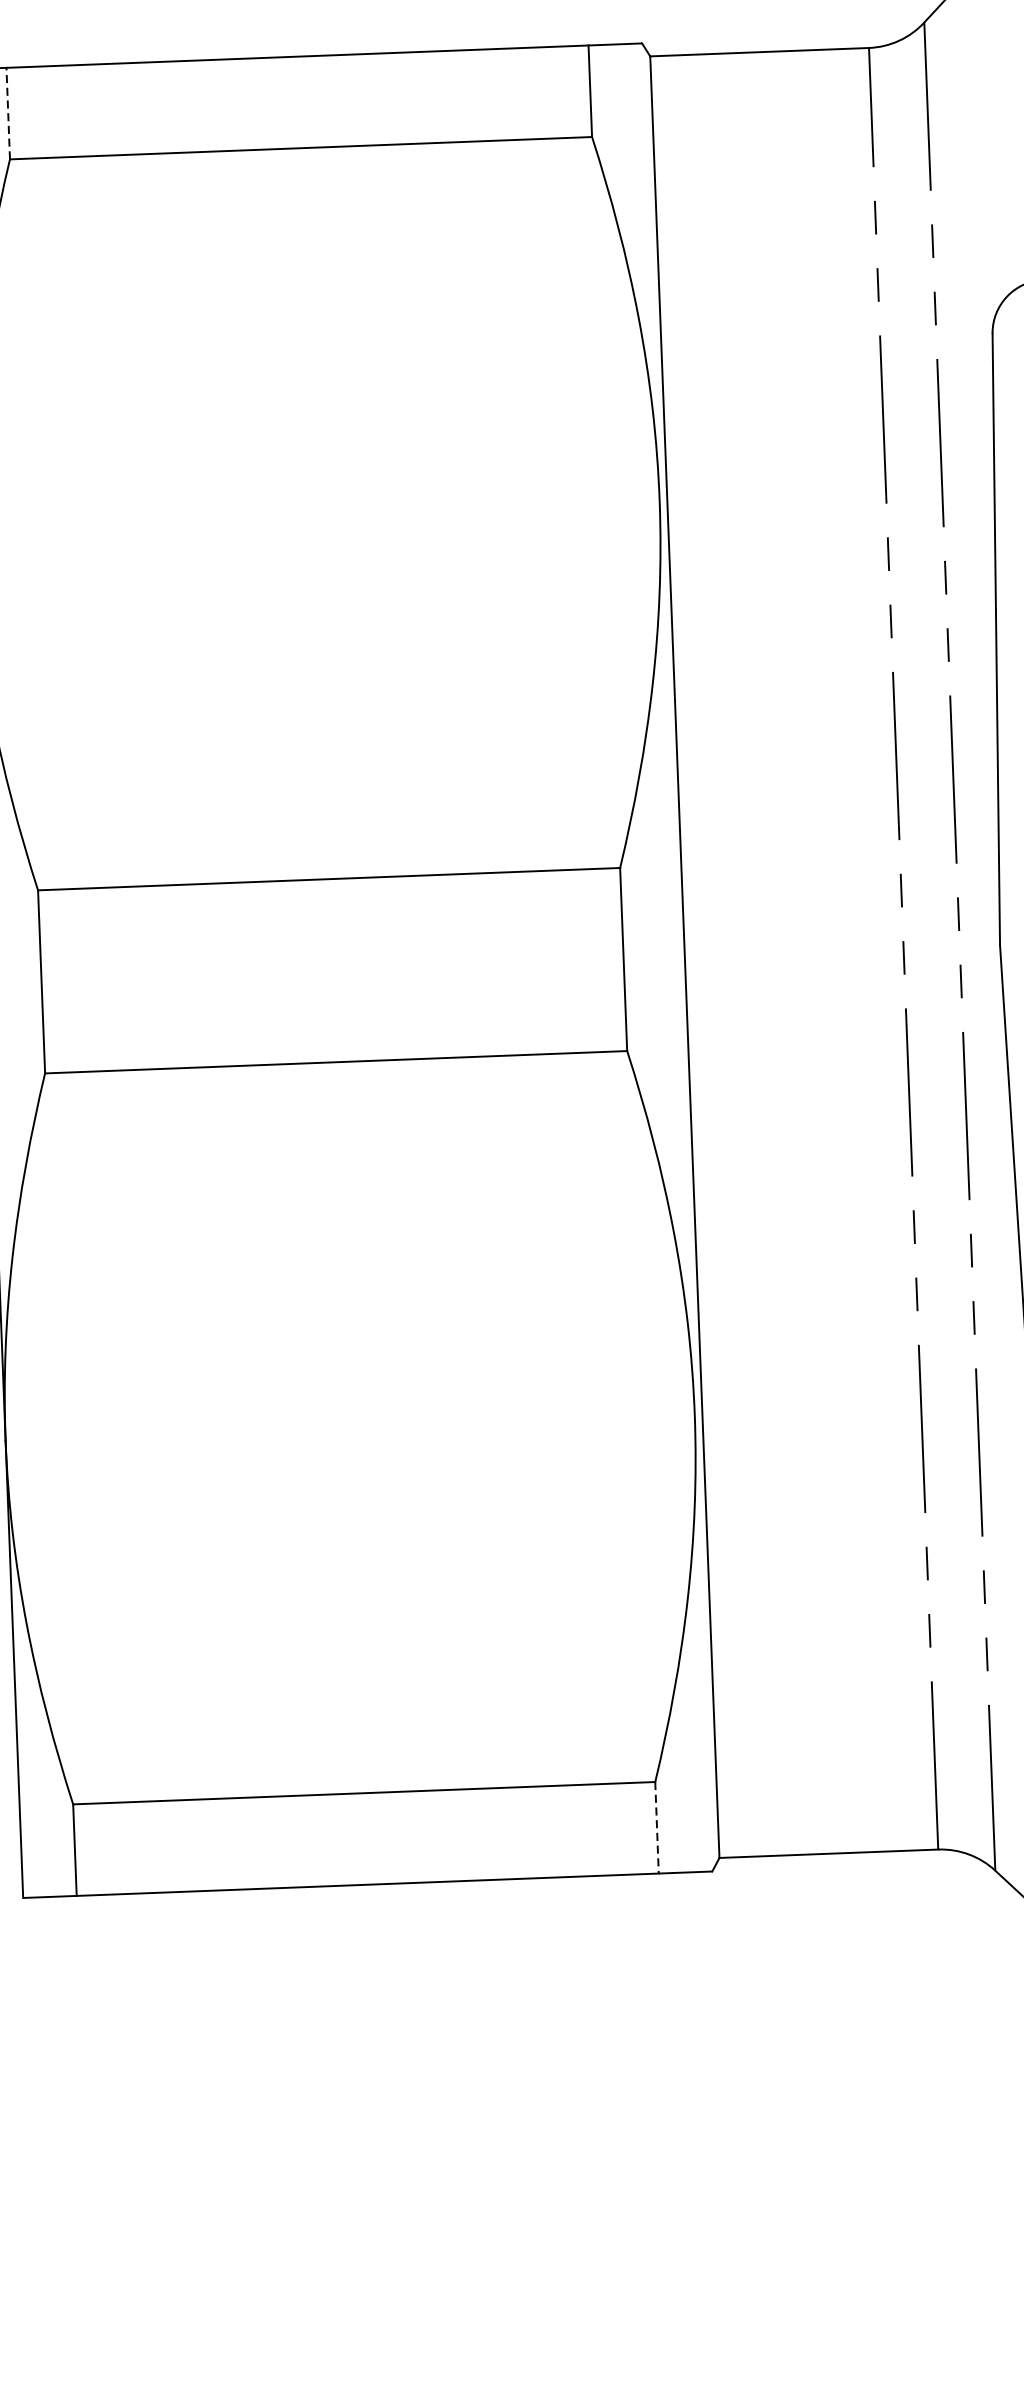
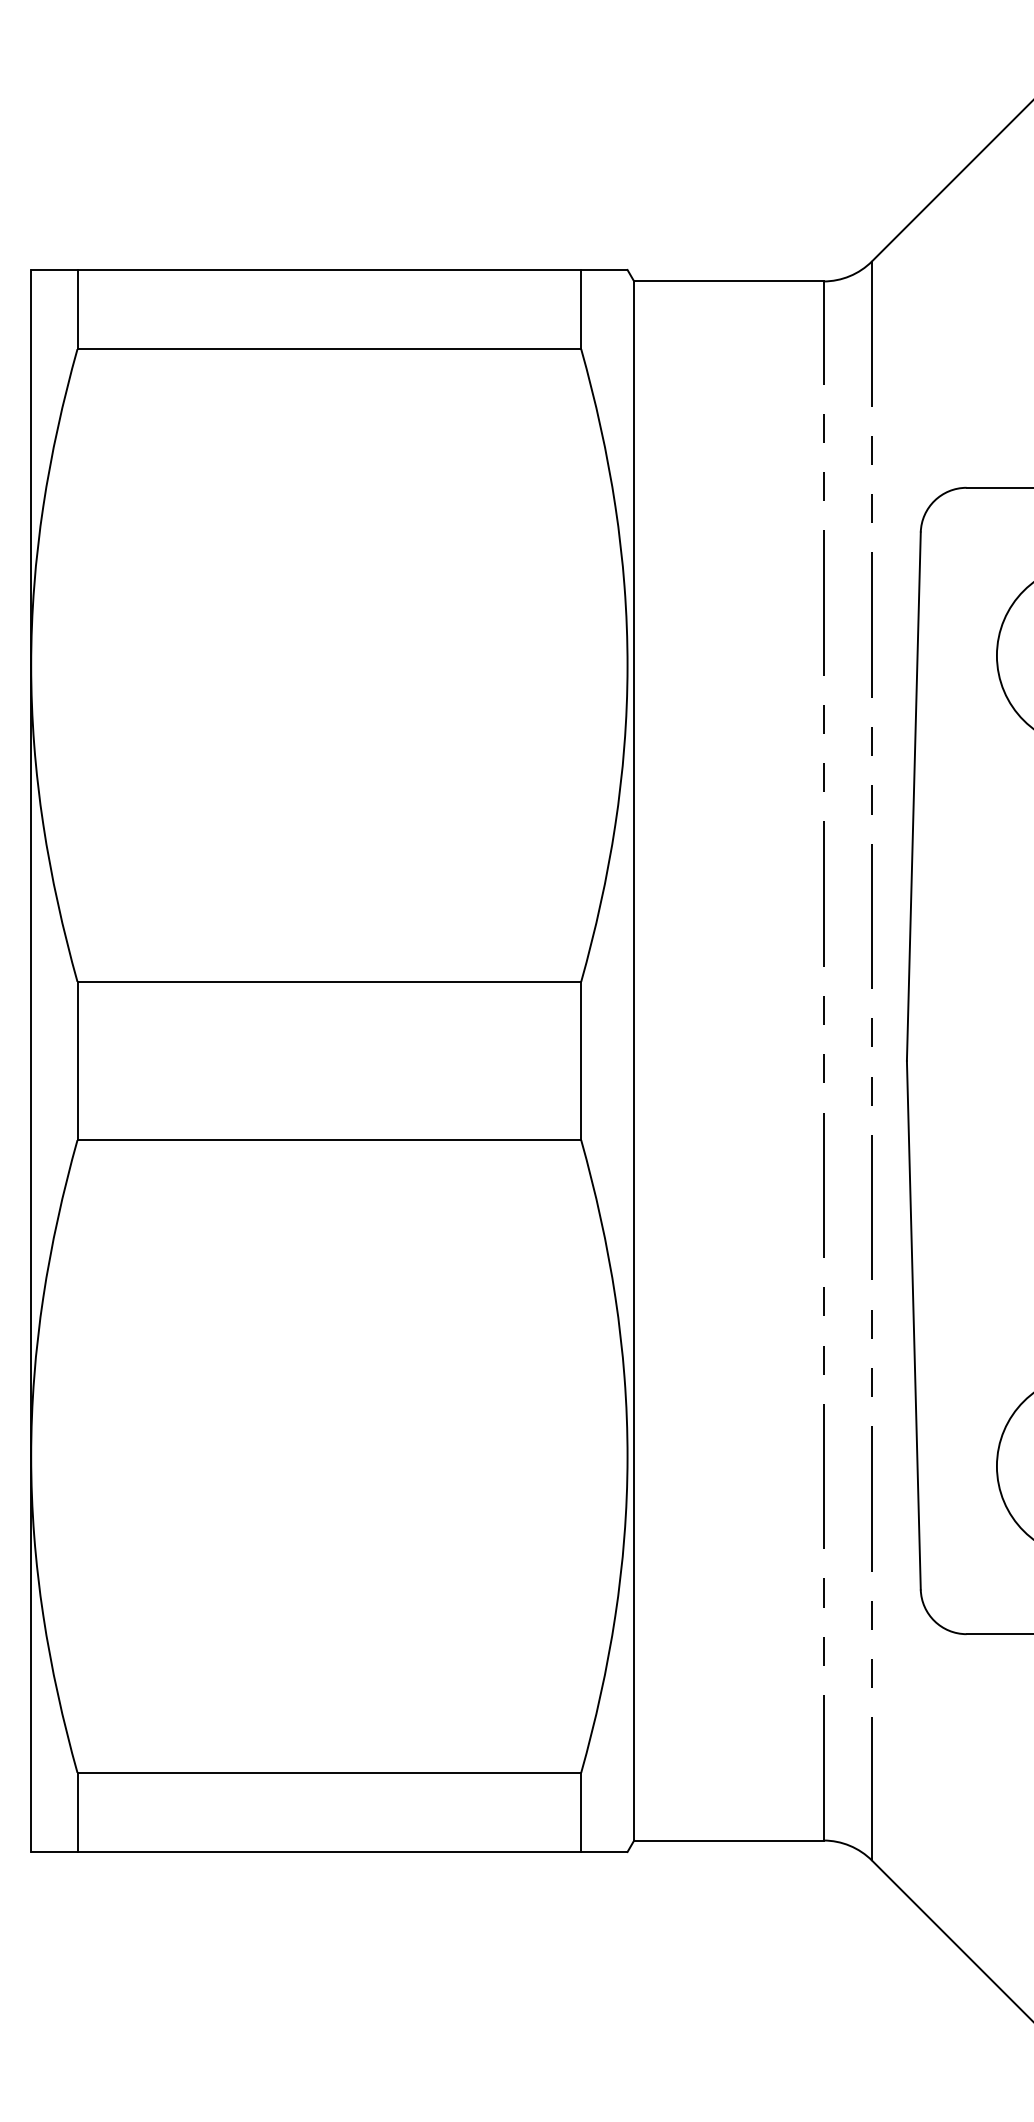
line: (8, 113) -> (77, 309), dashed -> solid
line: (657, 1827) -> (581, 1812), dashed -> solid

